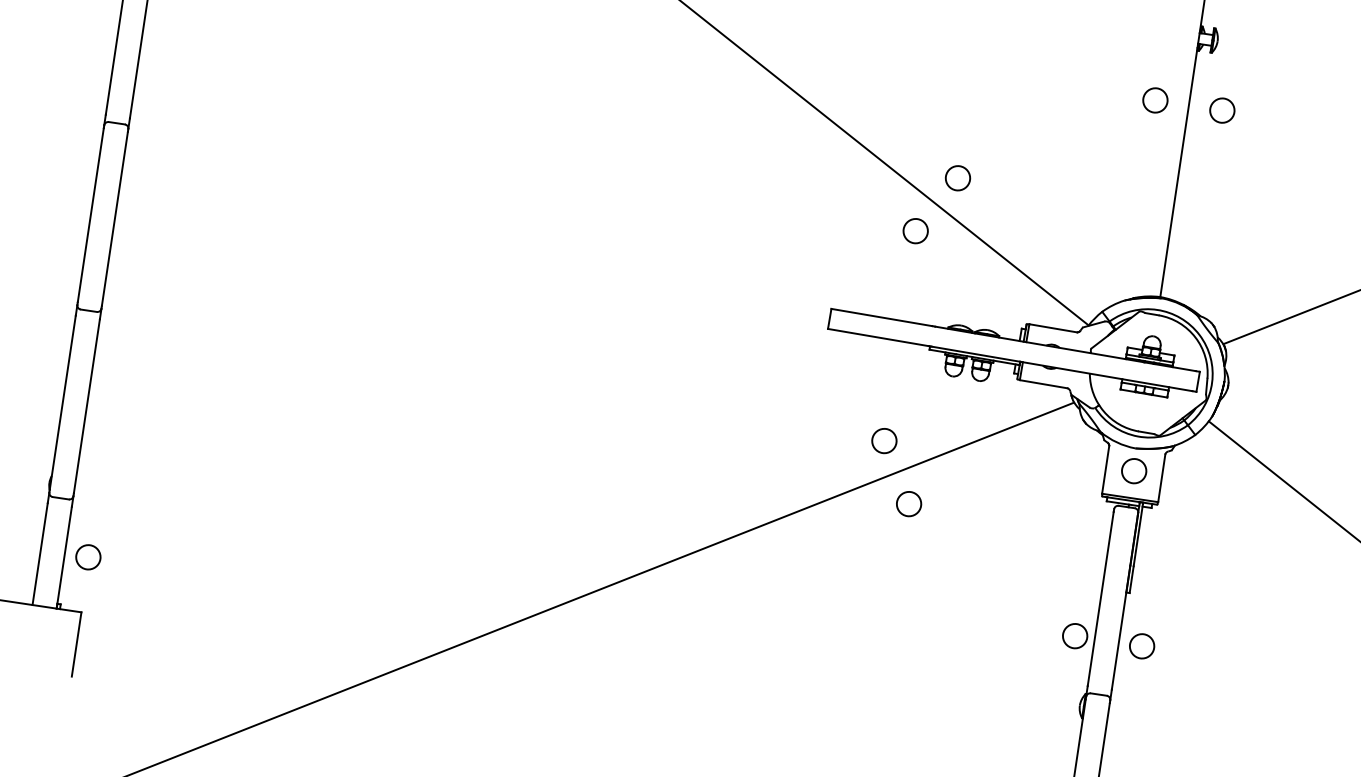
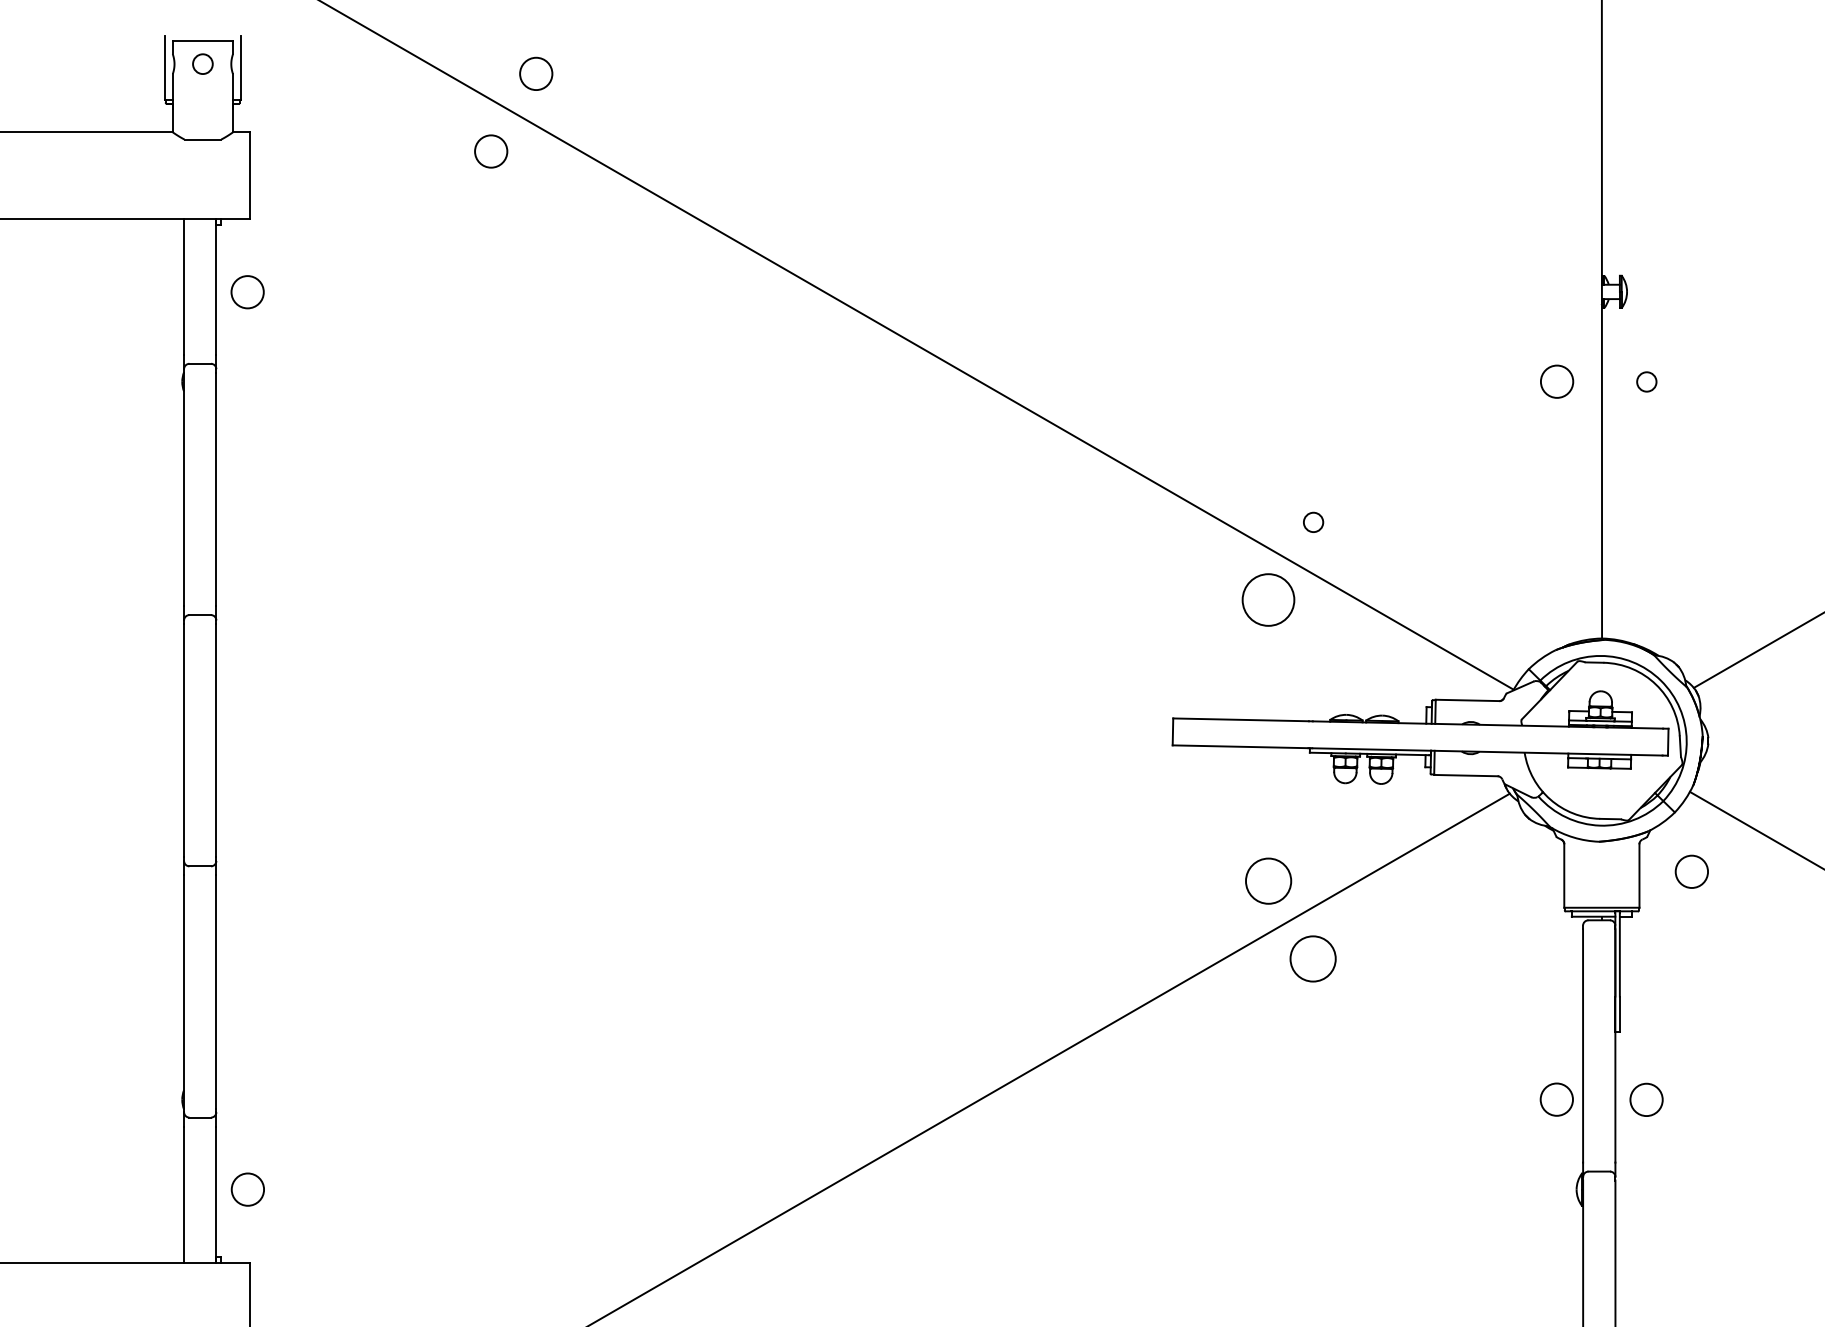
circle: (1222, 110) -> (1646, 381), size x0.6
circle: (957, 178) -> (1313, 522), size x0.6
circle: (915, 230) -> (1268, 599), size x1.6
circle: (884, 441) -> (1268, 881), size x1.4
circle: (1133, 470) -> (1691, 871), moved
circle: (909, 504) -> (1313, 959), size x1.4

